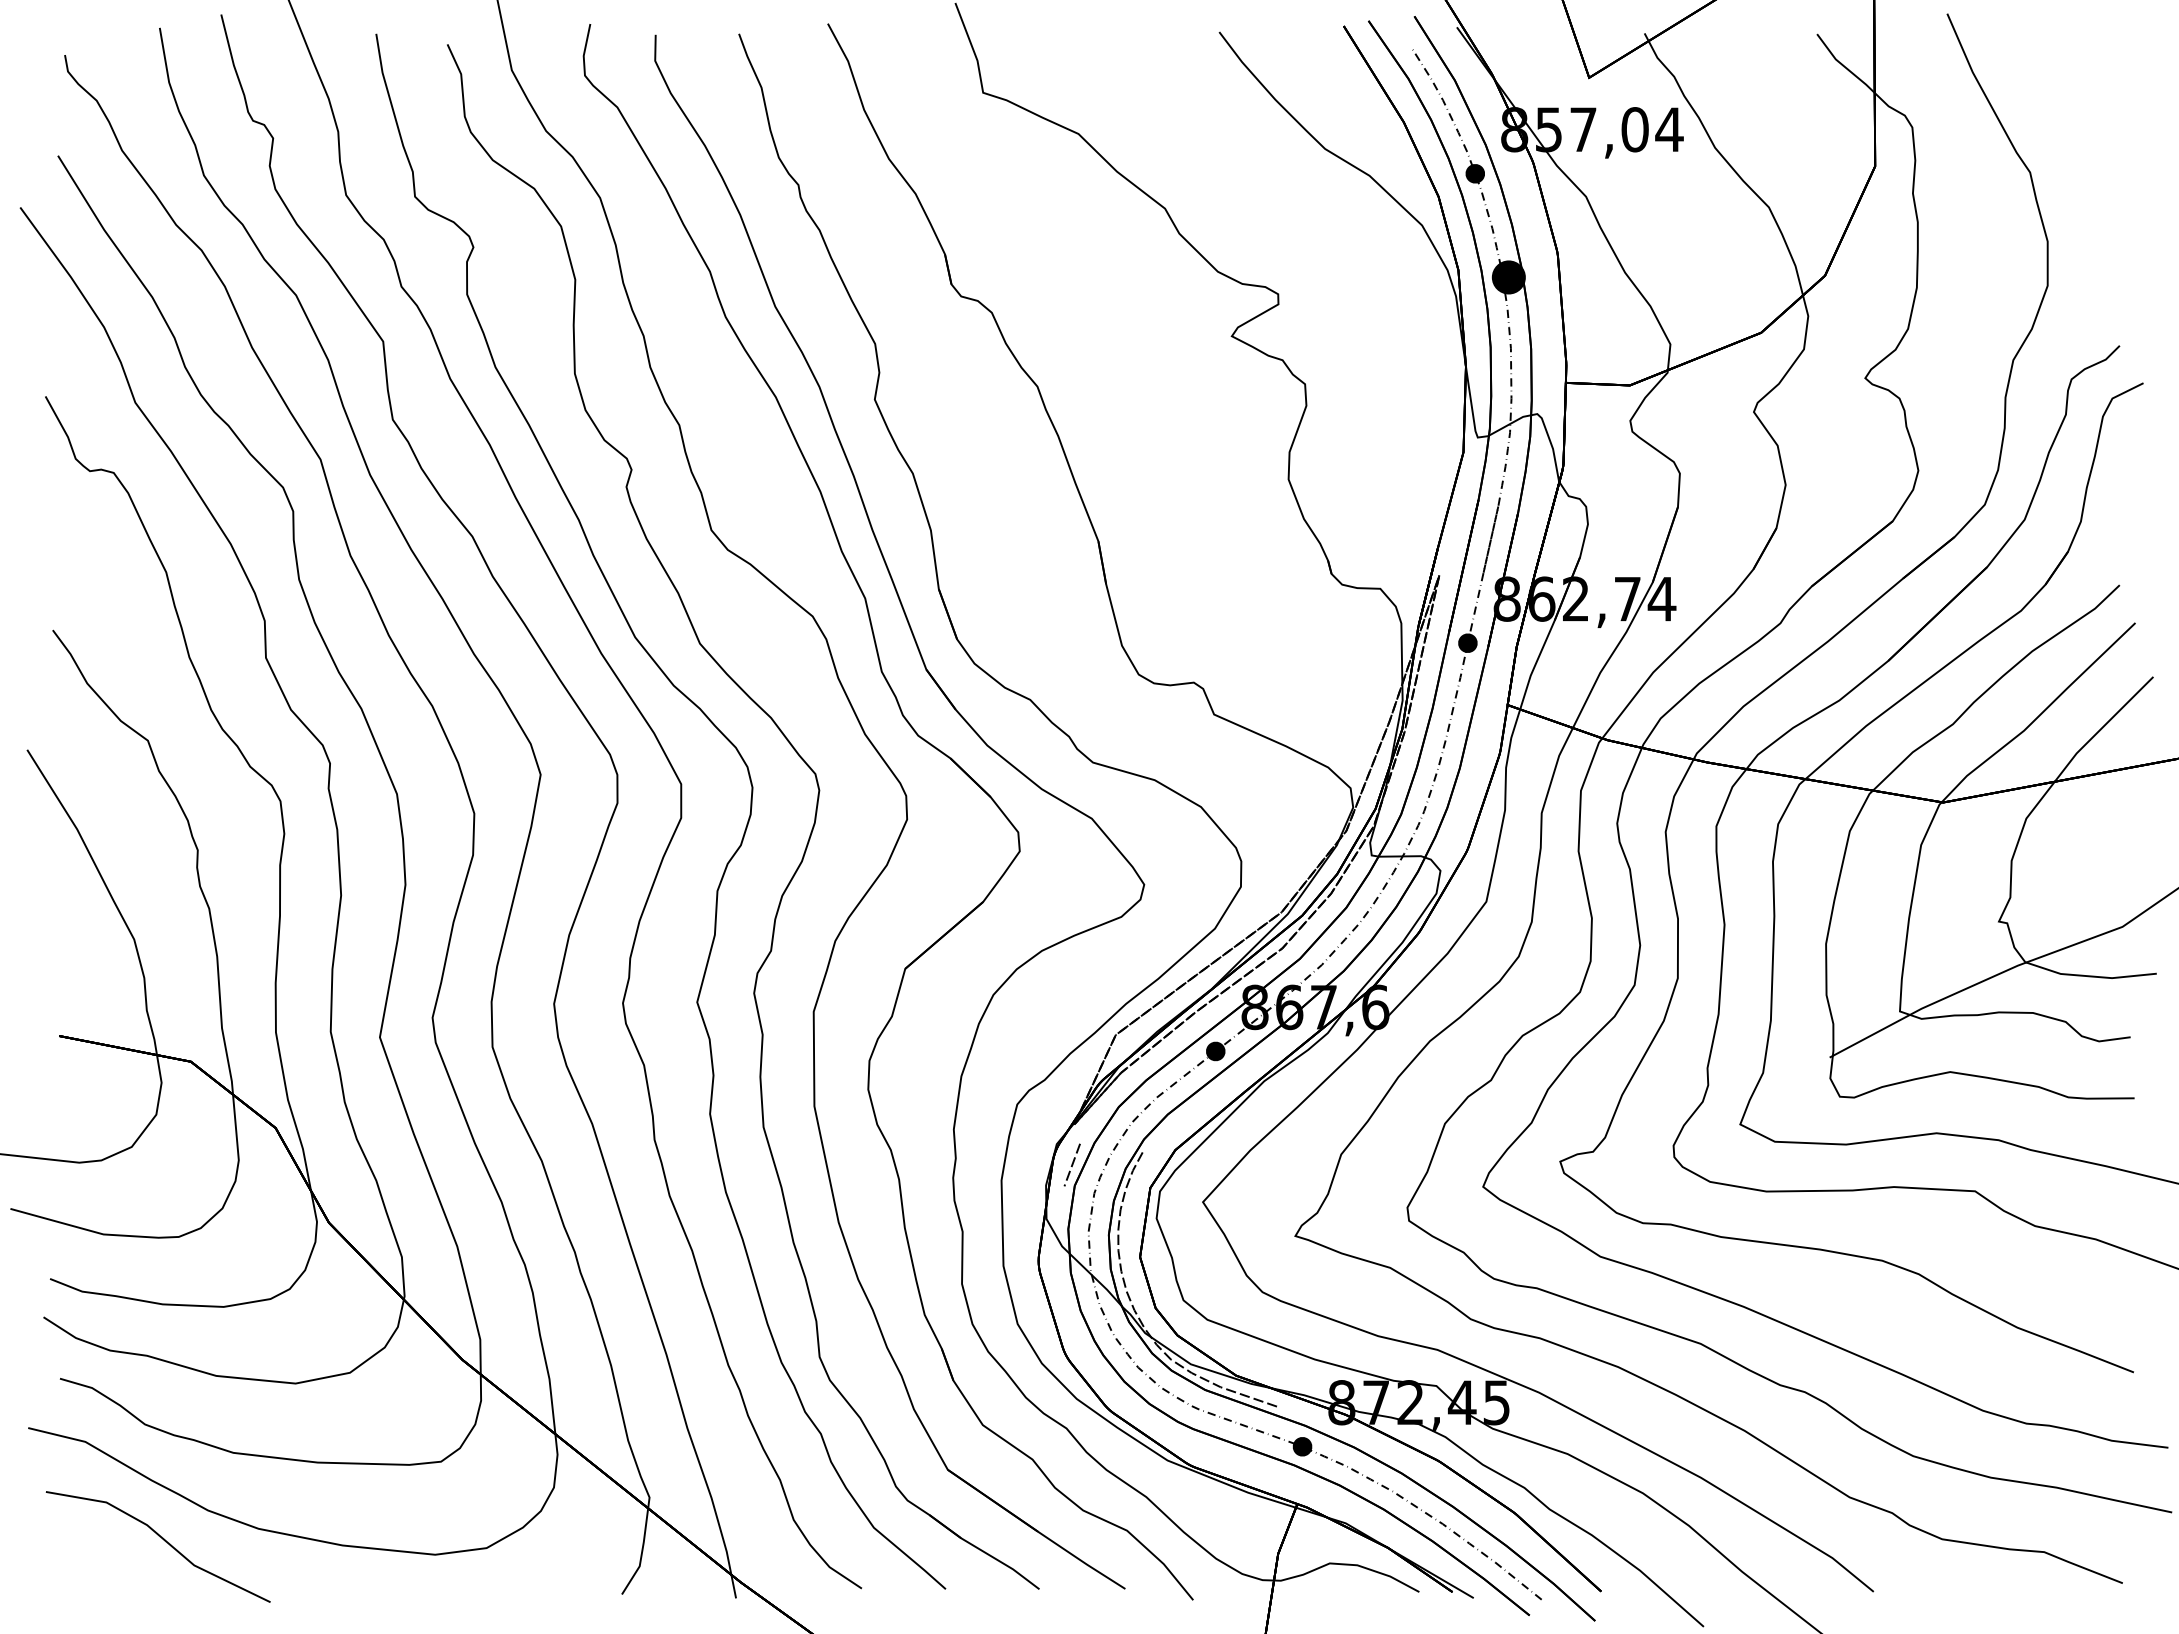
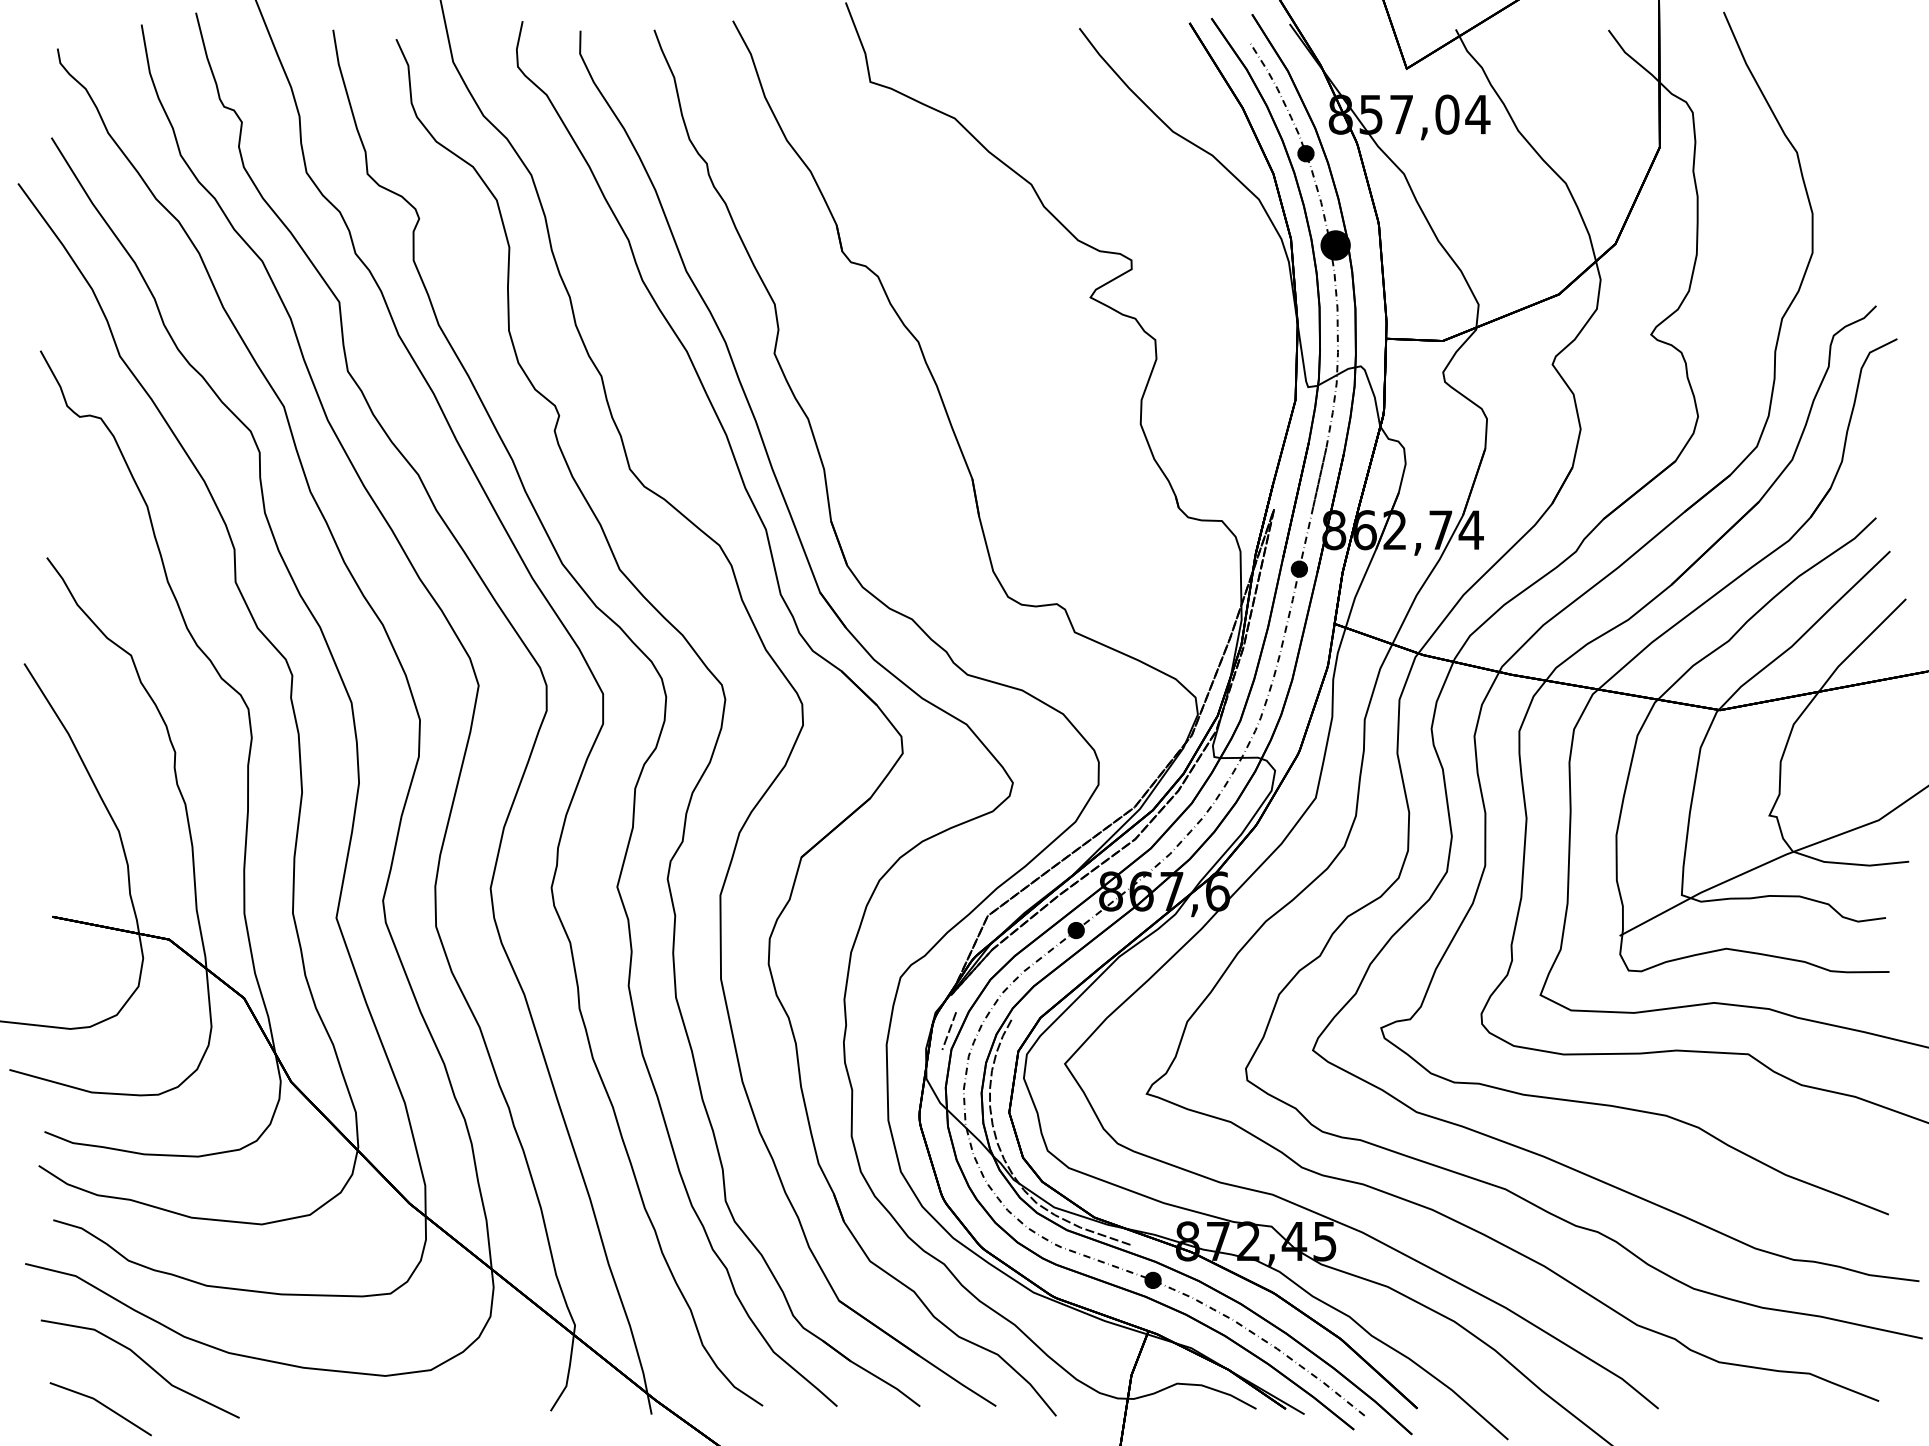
line: (114, 1587) -> (101, 1404), added

